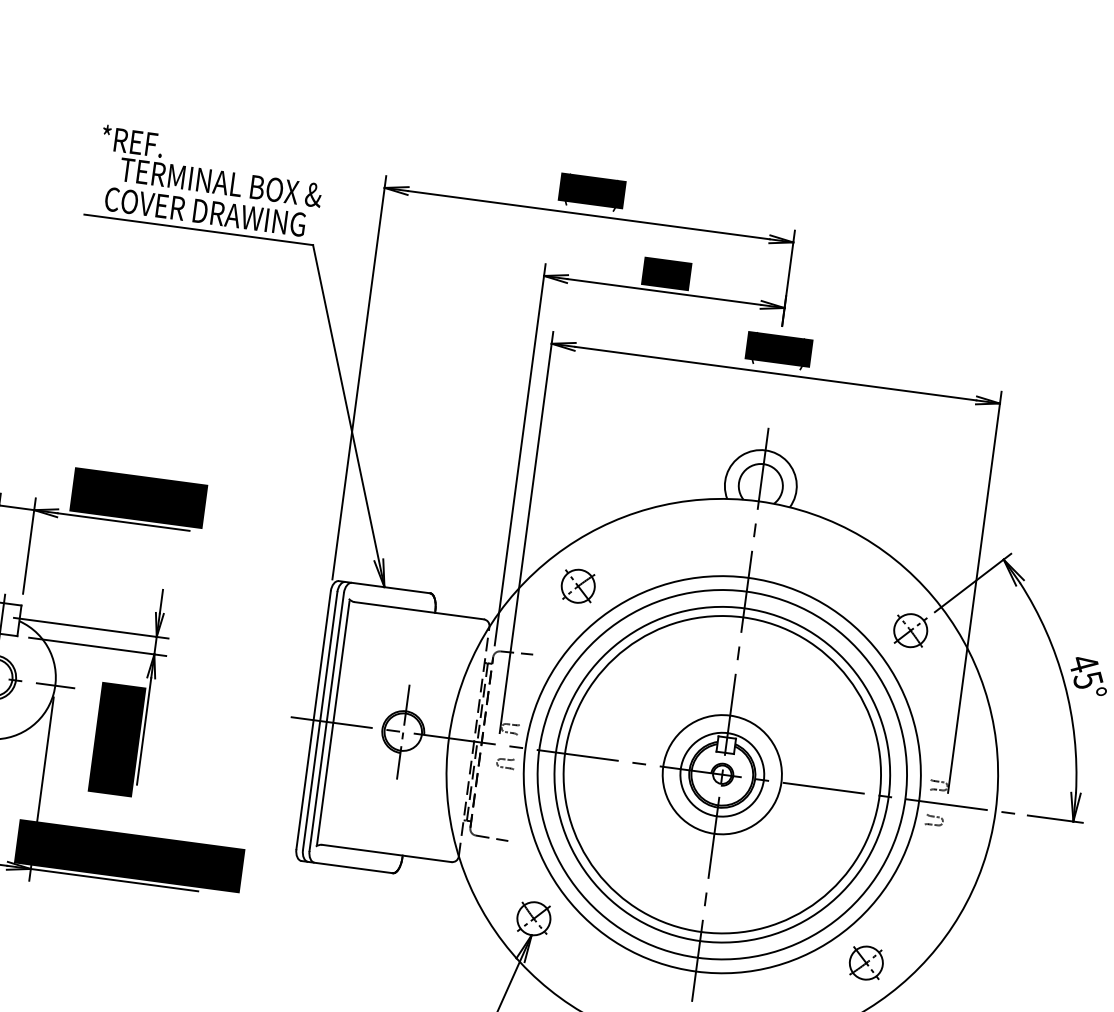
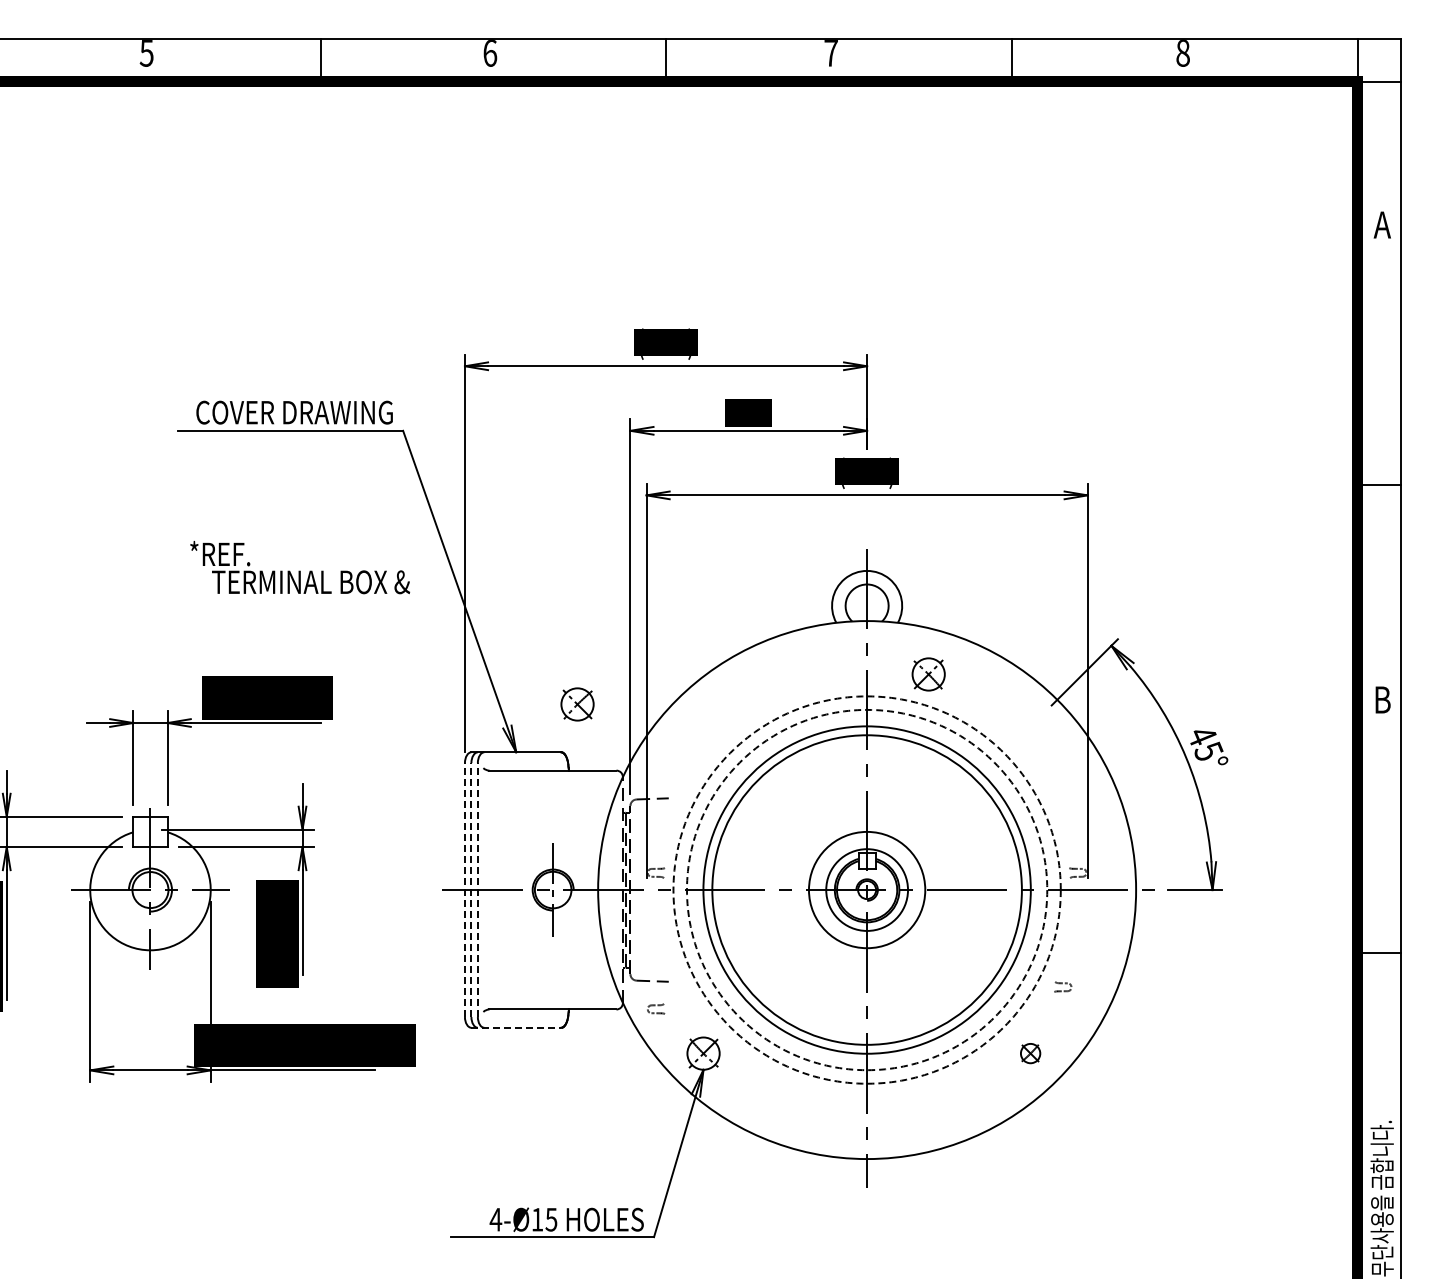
text: (212, 166) -> (300, 567), moved
part: (578, 586) -> (577, 704), moved
part: (910, 630) -> (928, 674), moved
line: (313, 720) -> (464, 890), solid -> dashed
line: (320, 721) -> (471, 890), solid -> dashed
line: (326, 722) -> (477, 890), solid -> dashed
line: (333, 722) -> (484, 889), removed
part: (506, 762) -> (656, 1008), moved
circle: (721, 774) -> (866, 889), solid -> dashed
circle: (721, 774) -> (866, 889), solid -> dashed
part: (934, 820) -> (1063, 986), moved
line: (347, 866) -> (516, 1027), solid -> dashed
part: (866, 962) -> (1030, 1053), size x0.6

